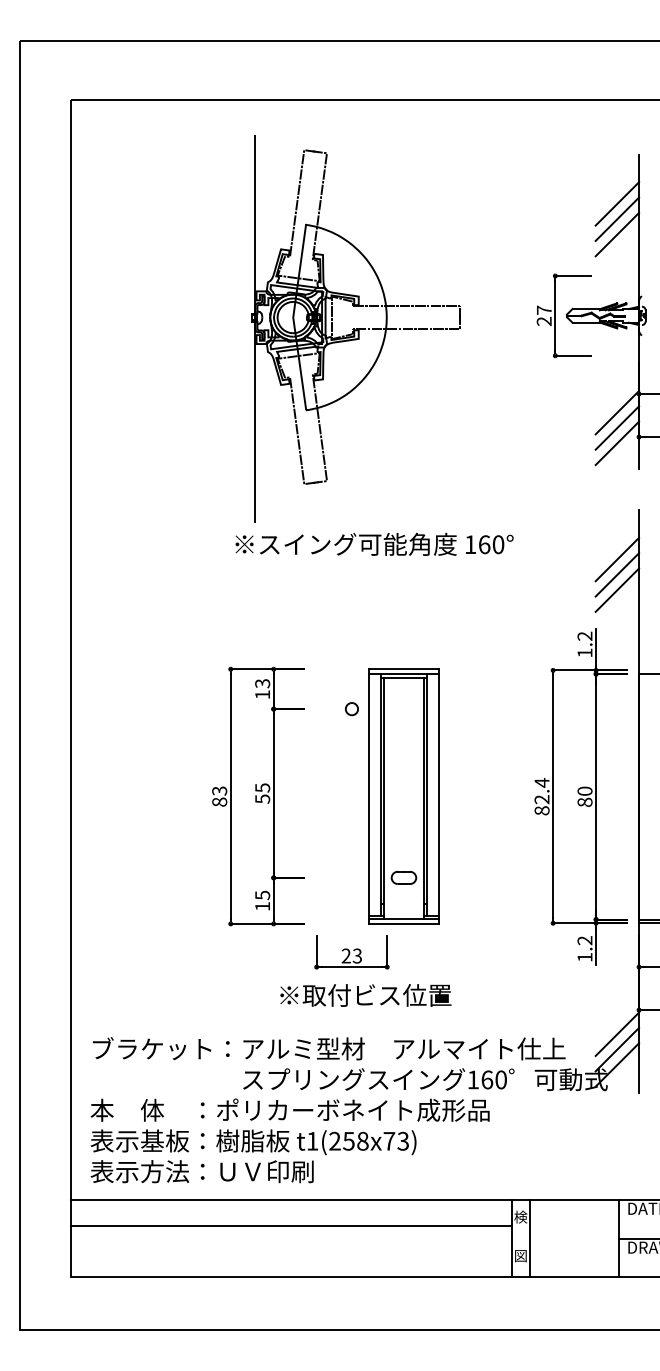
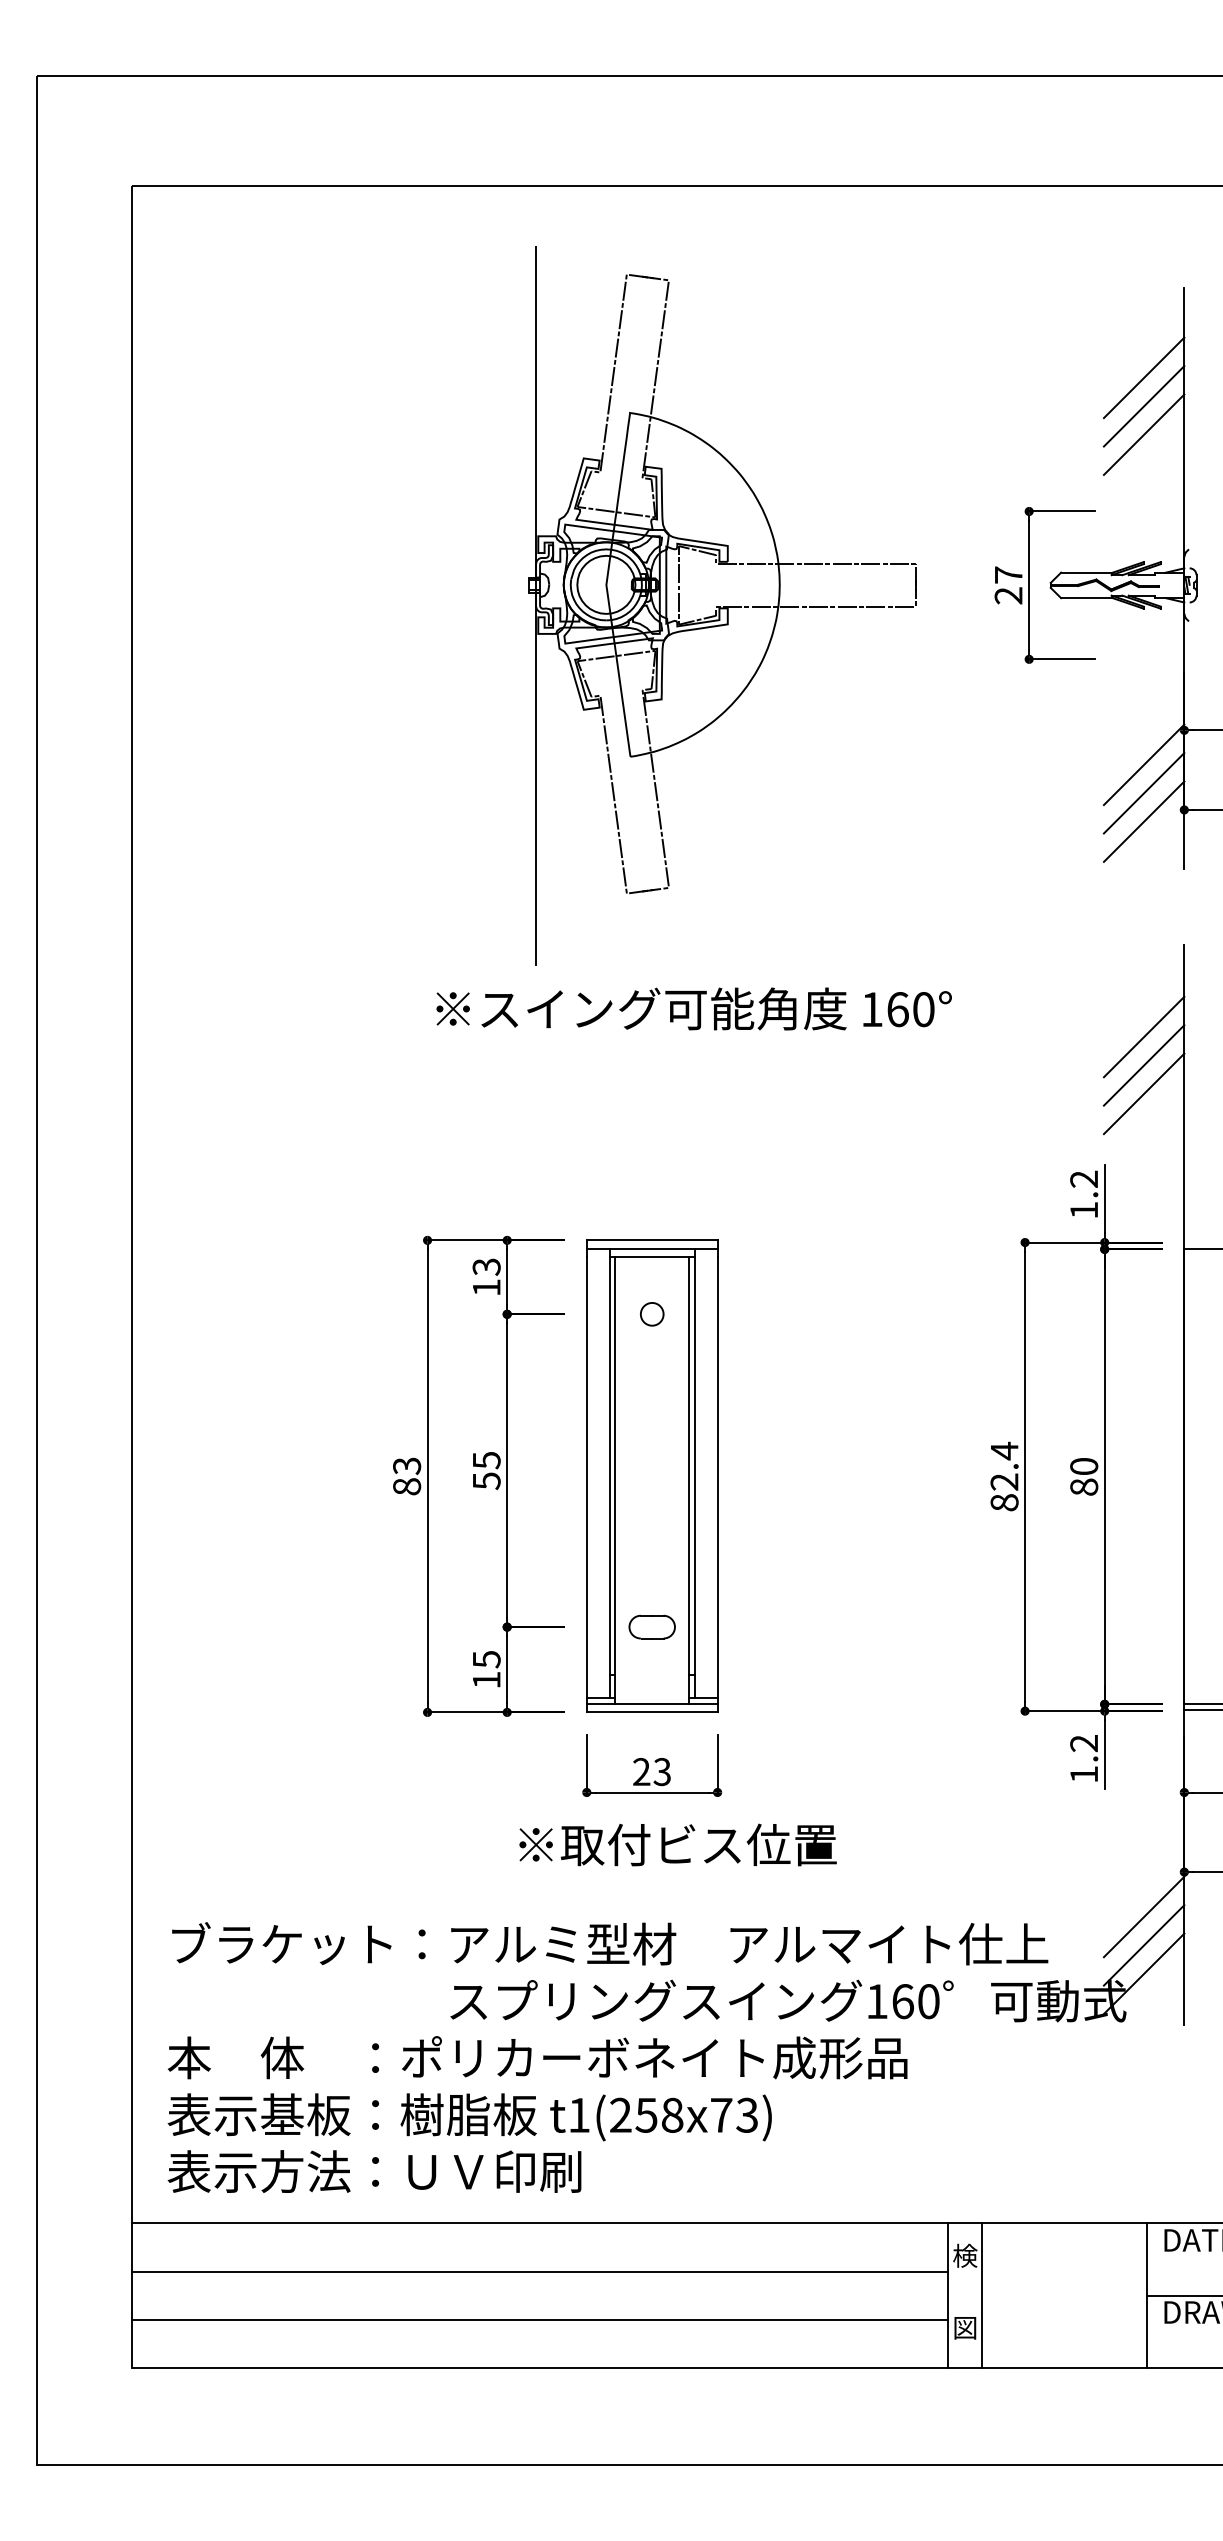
part: (355, 328) -> (721, 605), moved
part: (403, 796) -> (651, 1476), moved
line: (291, 1251) -> (540, 2319), added

